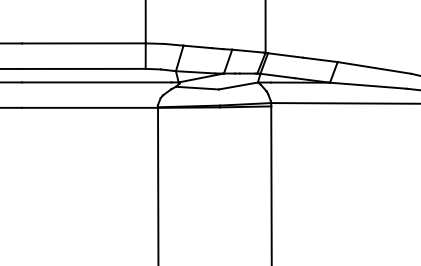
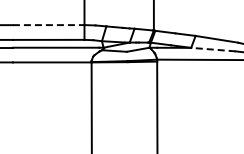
line: (83, 44) -> (48, 25), solid -> dashed
line: (366, 85) -> (212, 49), solid -> dashed

